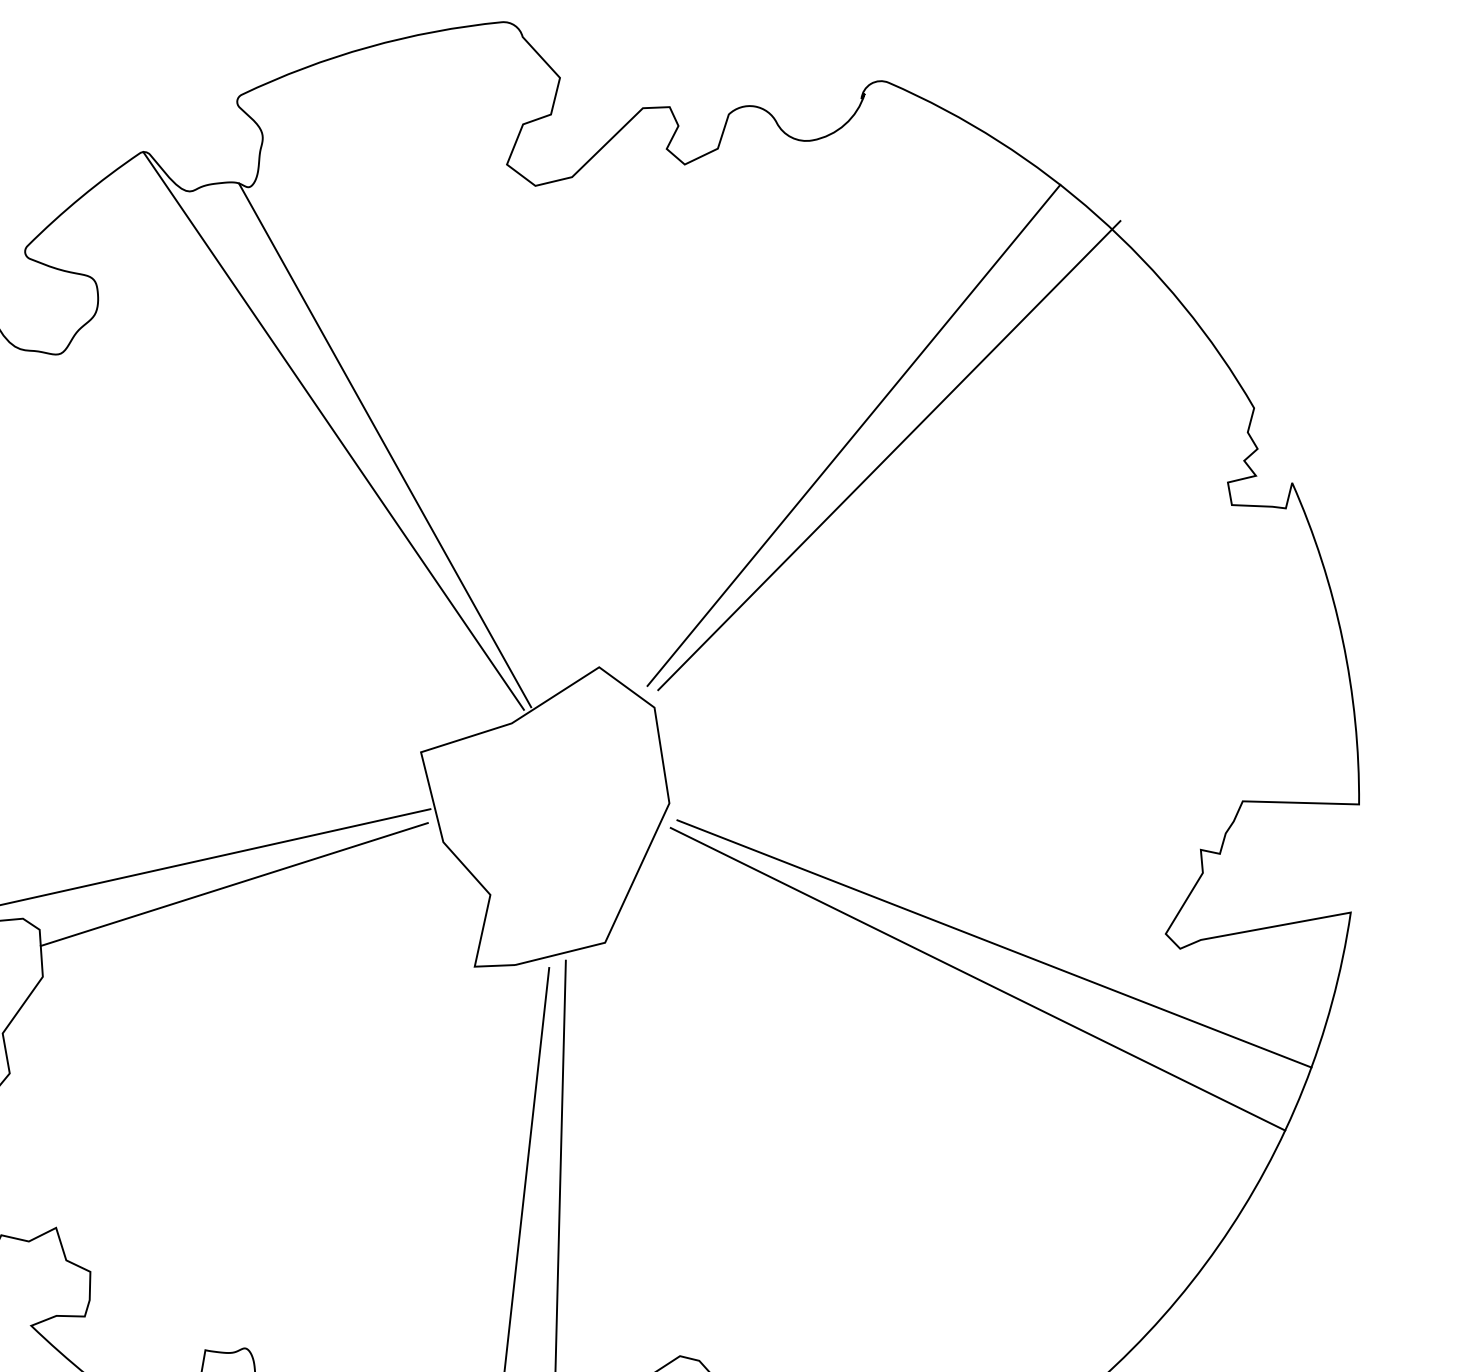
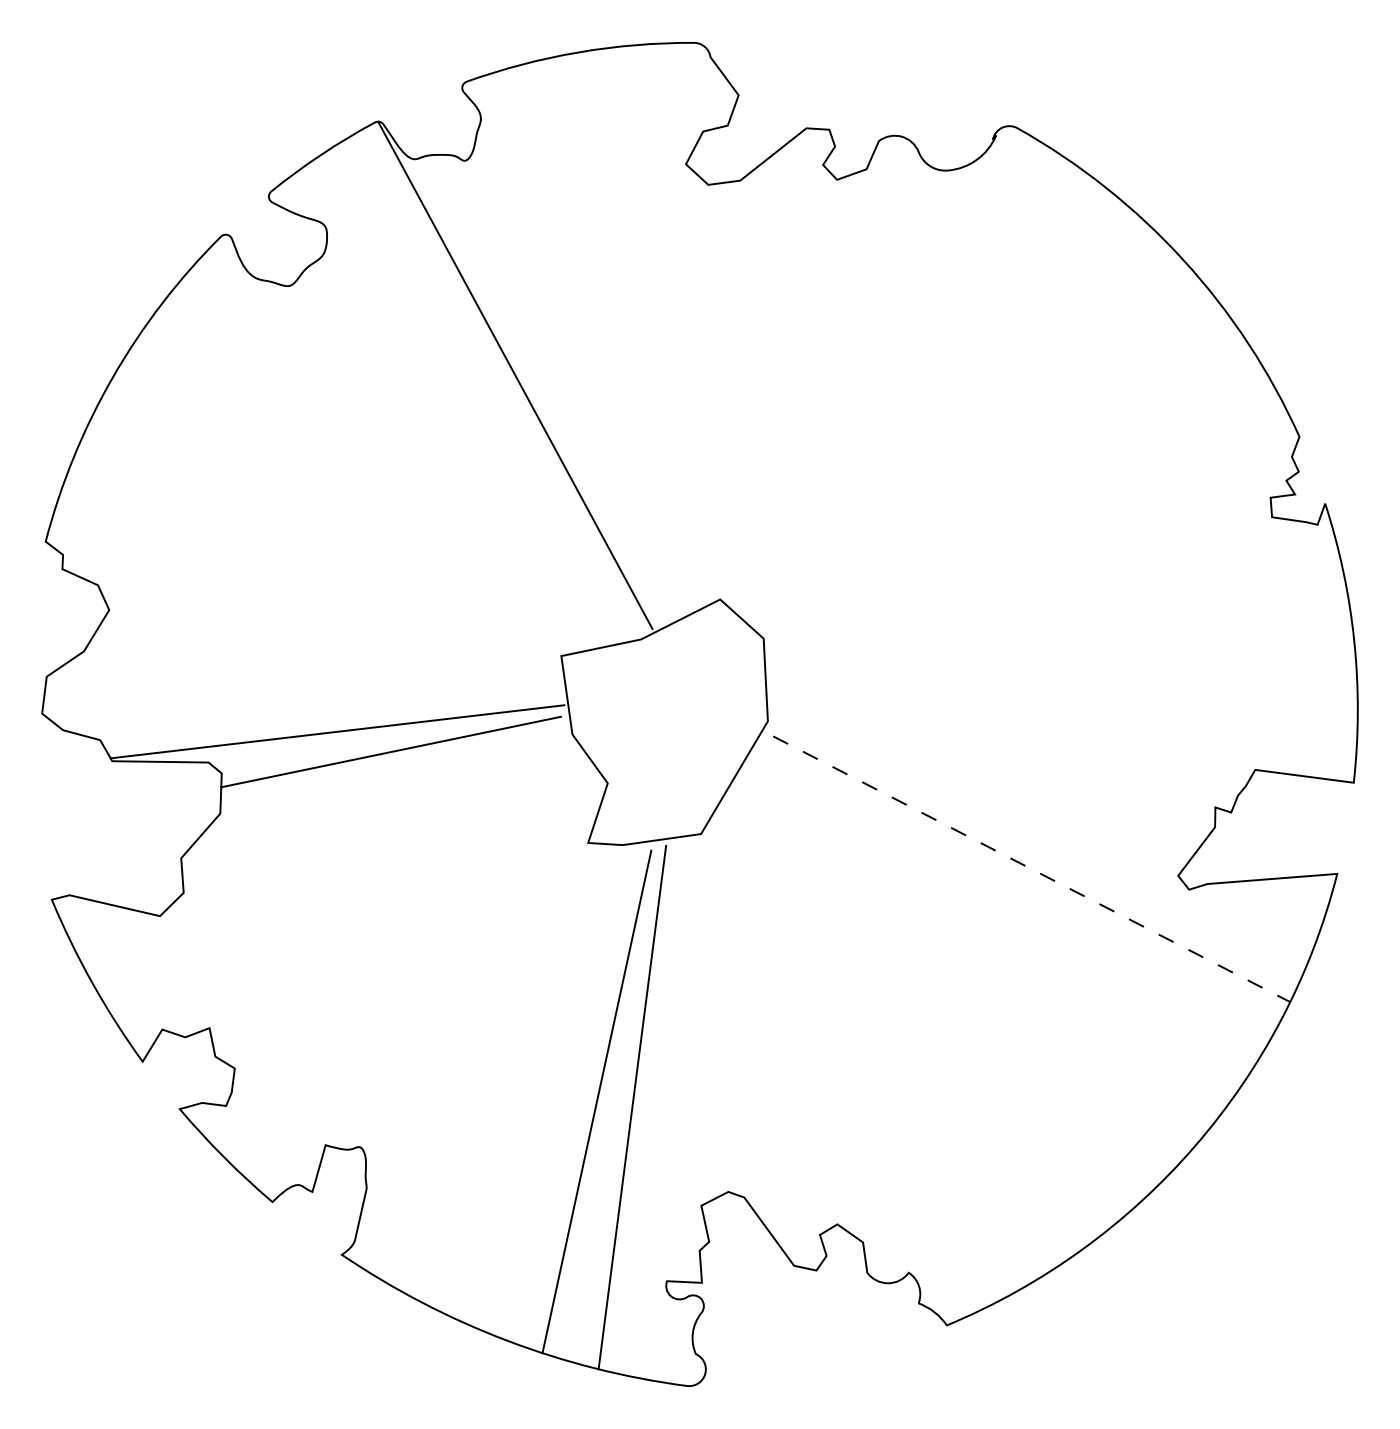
line: (853, 435) -> (956, 424), removed
line: (384, 444) -> (557, 391), removed
line: (889, 456) -> (985, 445), removed
line: (994, 944) -> (1031, 869), solid -> dashed
line: (977, 978) -> (1014, 897), removed

